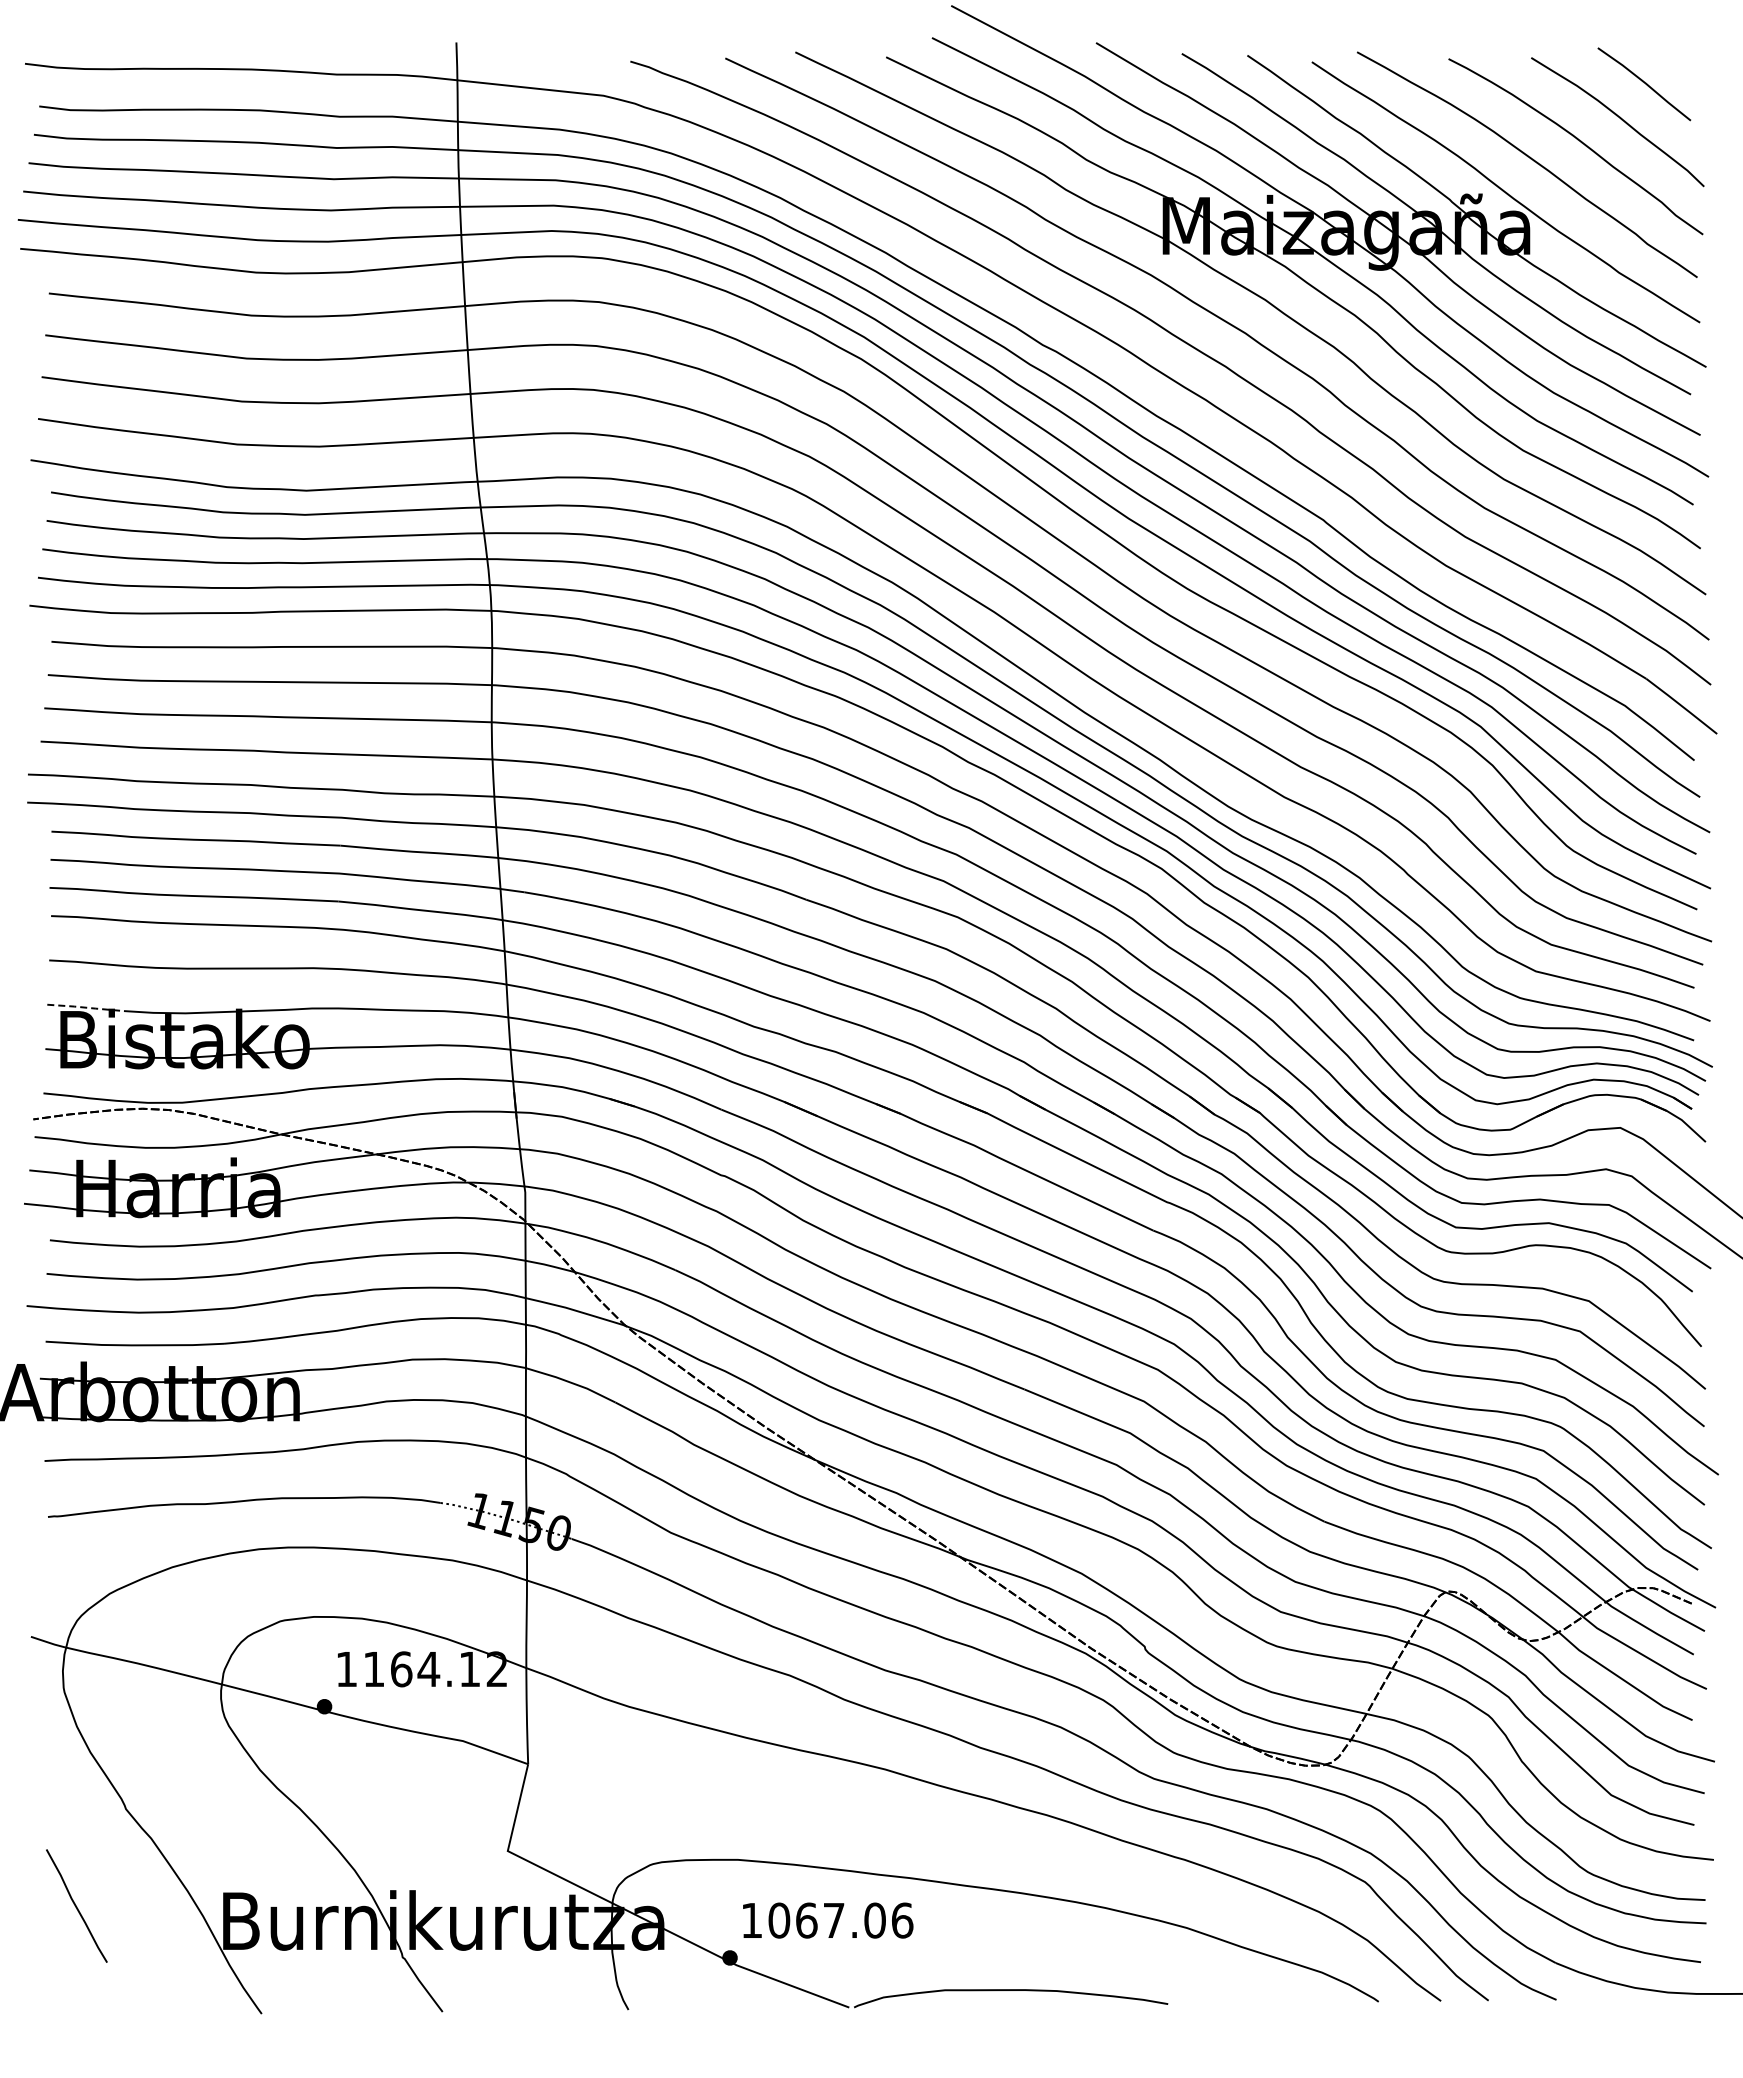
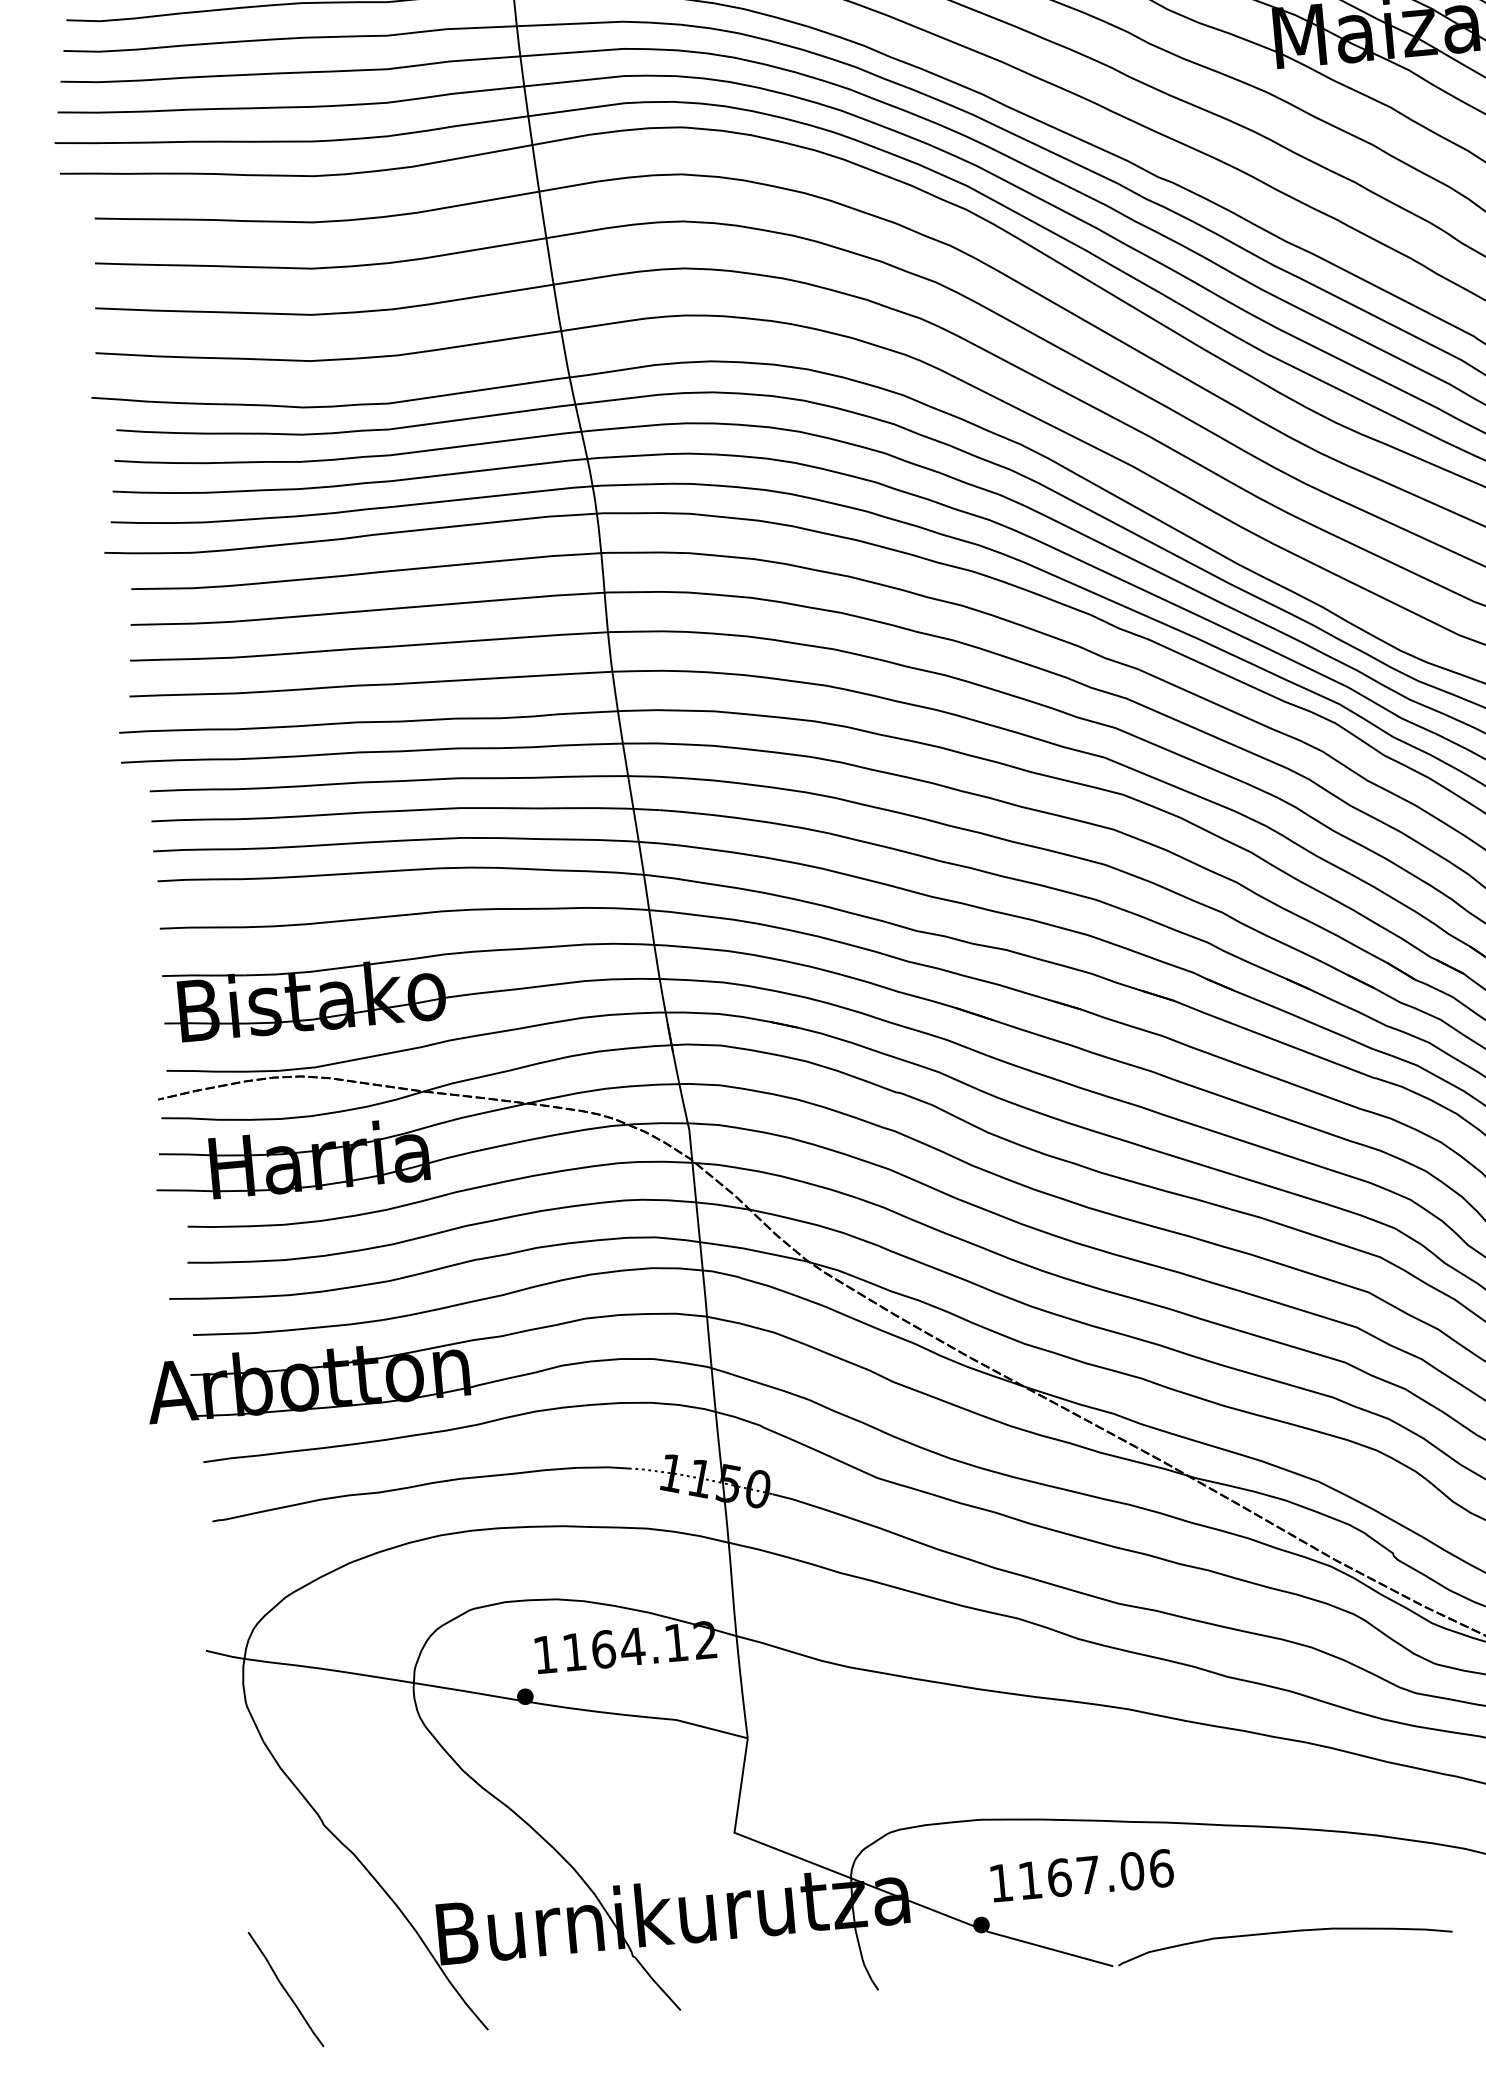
line: (85, 1007) -> (203, 975), dashed -> solid
curve: (76, 1905) -> (285, 1988), moved
text: (779, 1920) -> (1030, 1880), 1067.06 -> 1167.06

